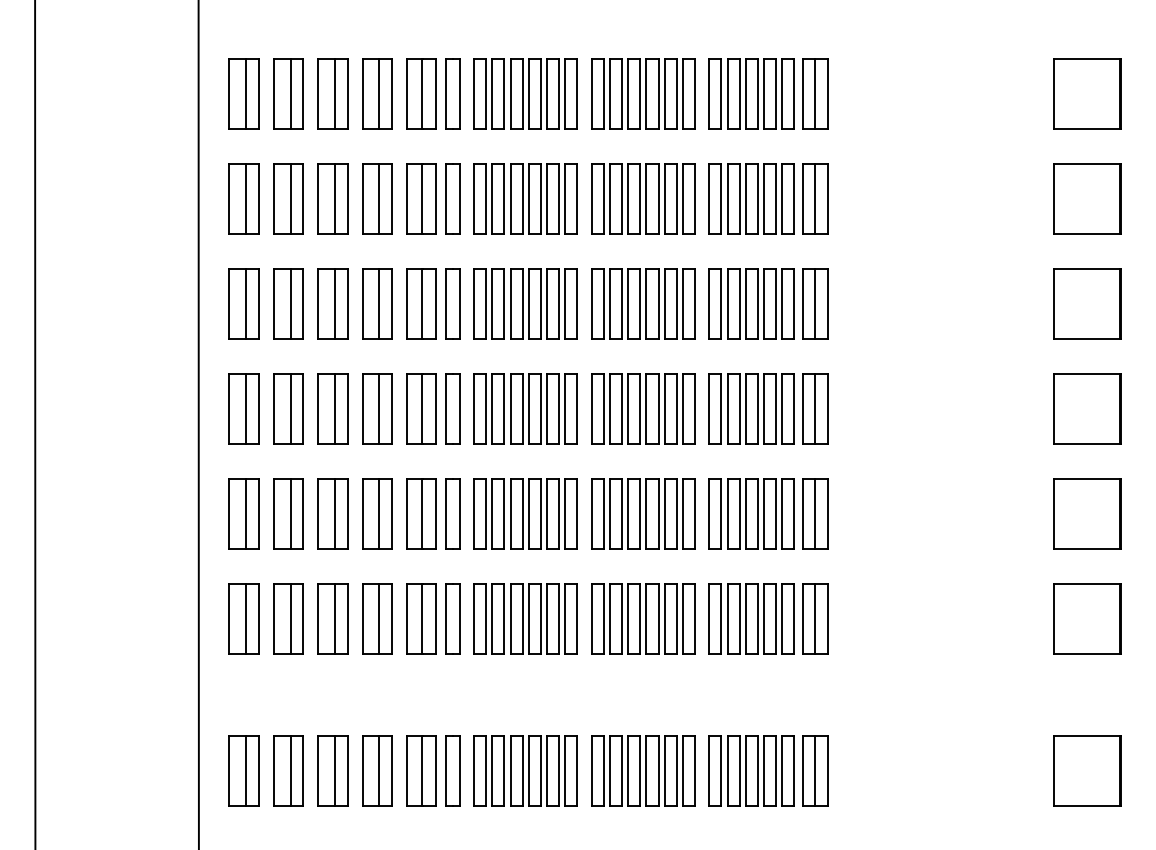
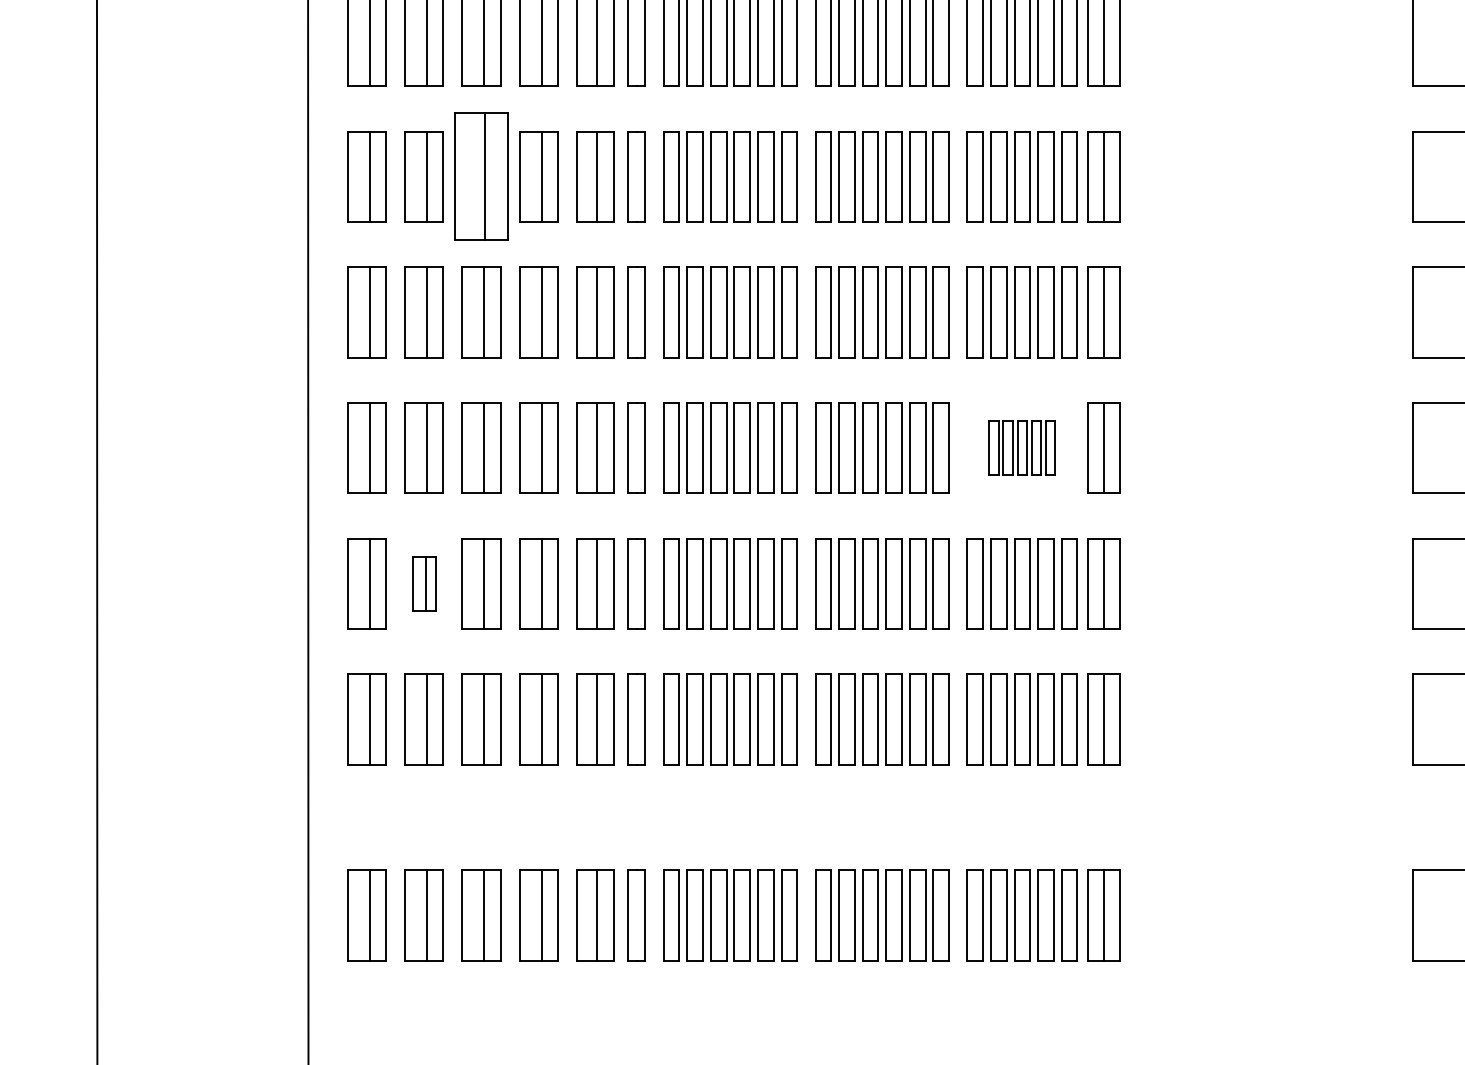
part: (332, 198) -> (480, 176), size x1.4
part: (751, 408) -> (1021, 447), size x0.6
part: (288, 513) -> (424, 582), size x0.6

